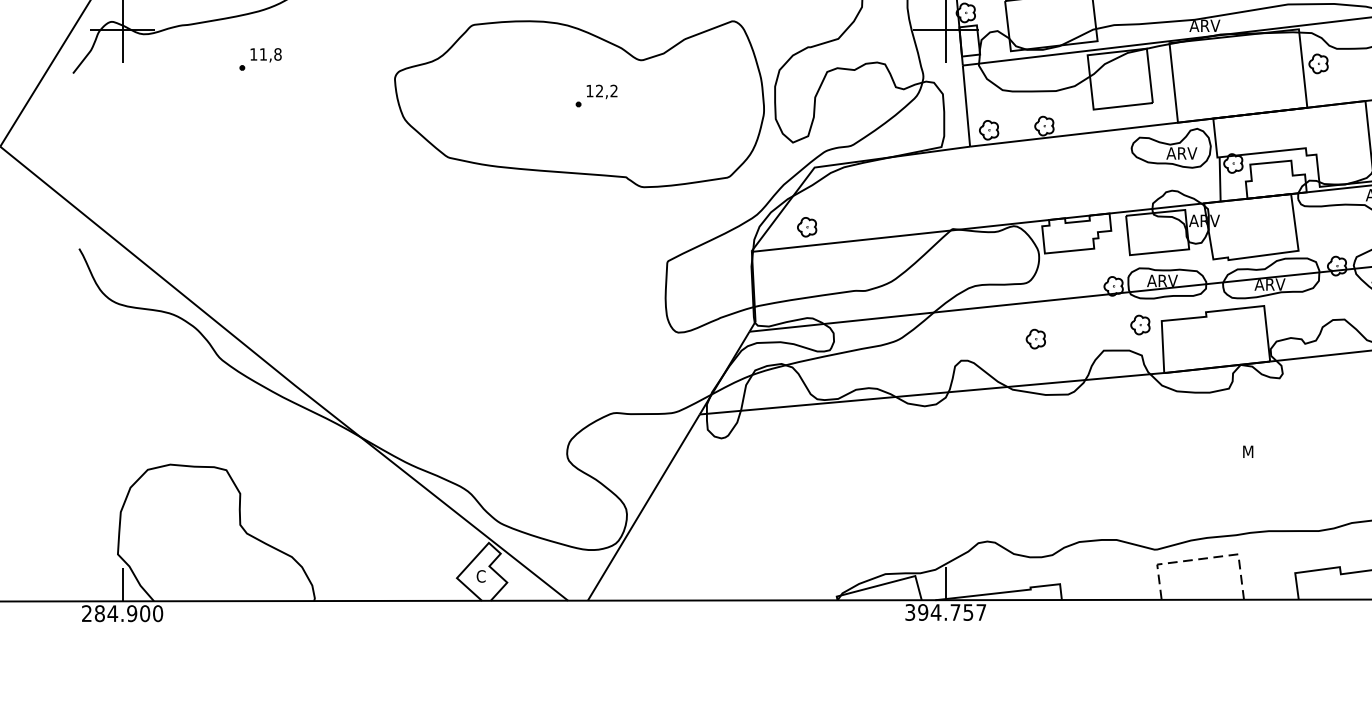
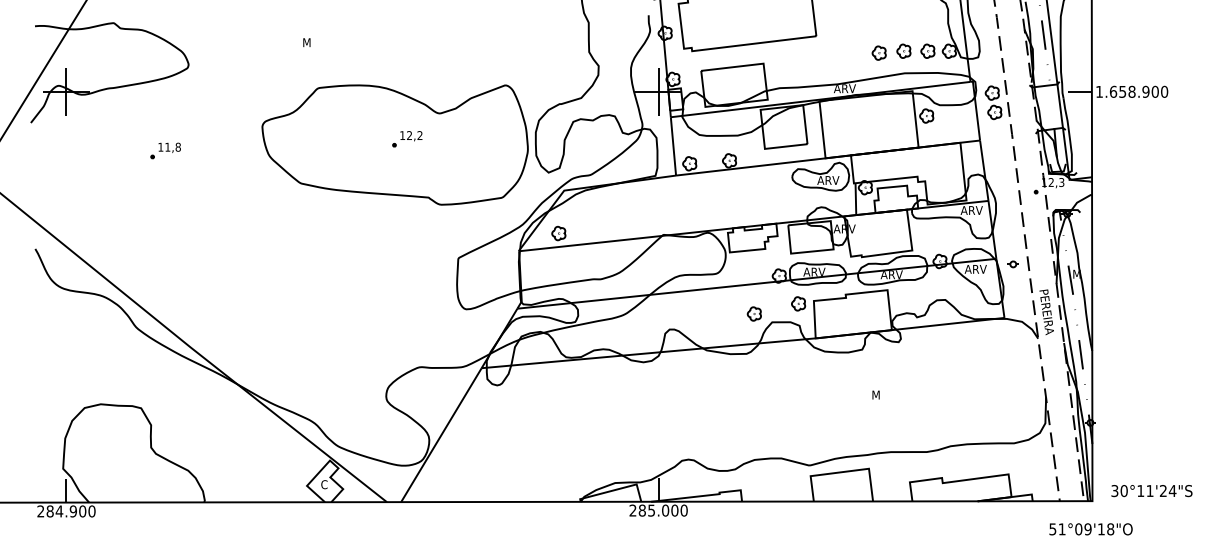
part: (260, 58) -> (165, 150), moved
part: (1034, 338) -> (753, 313), moved
line: (1202, 559) -> (843, 472), dashed -> solid
text: (945, 612) -> (658, 510), 394.757 -> 285.000

